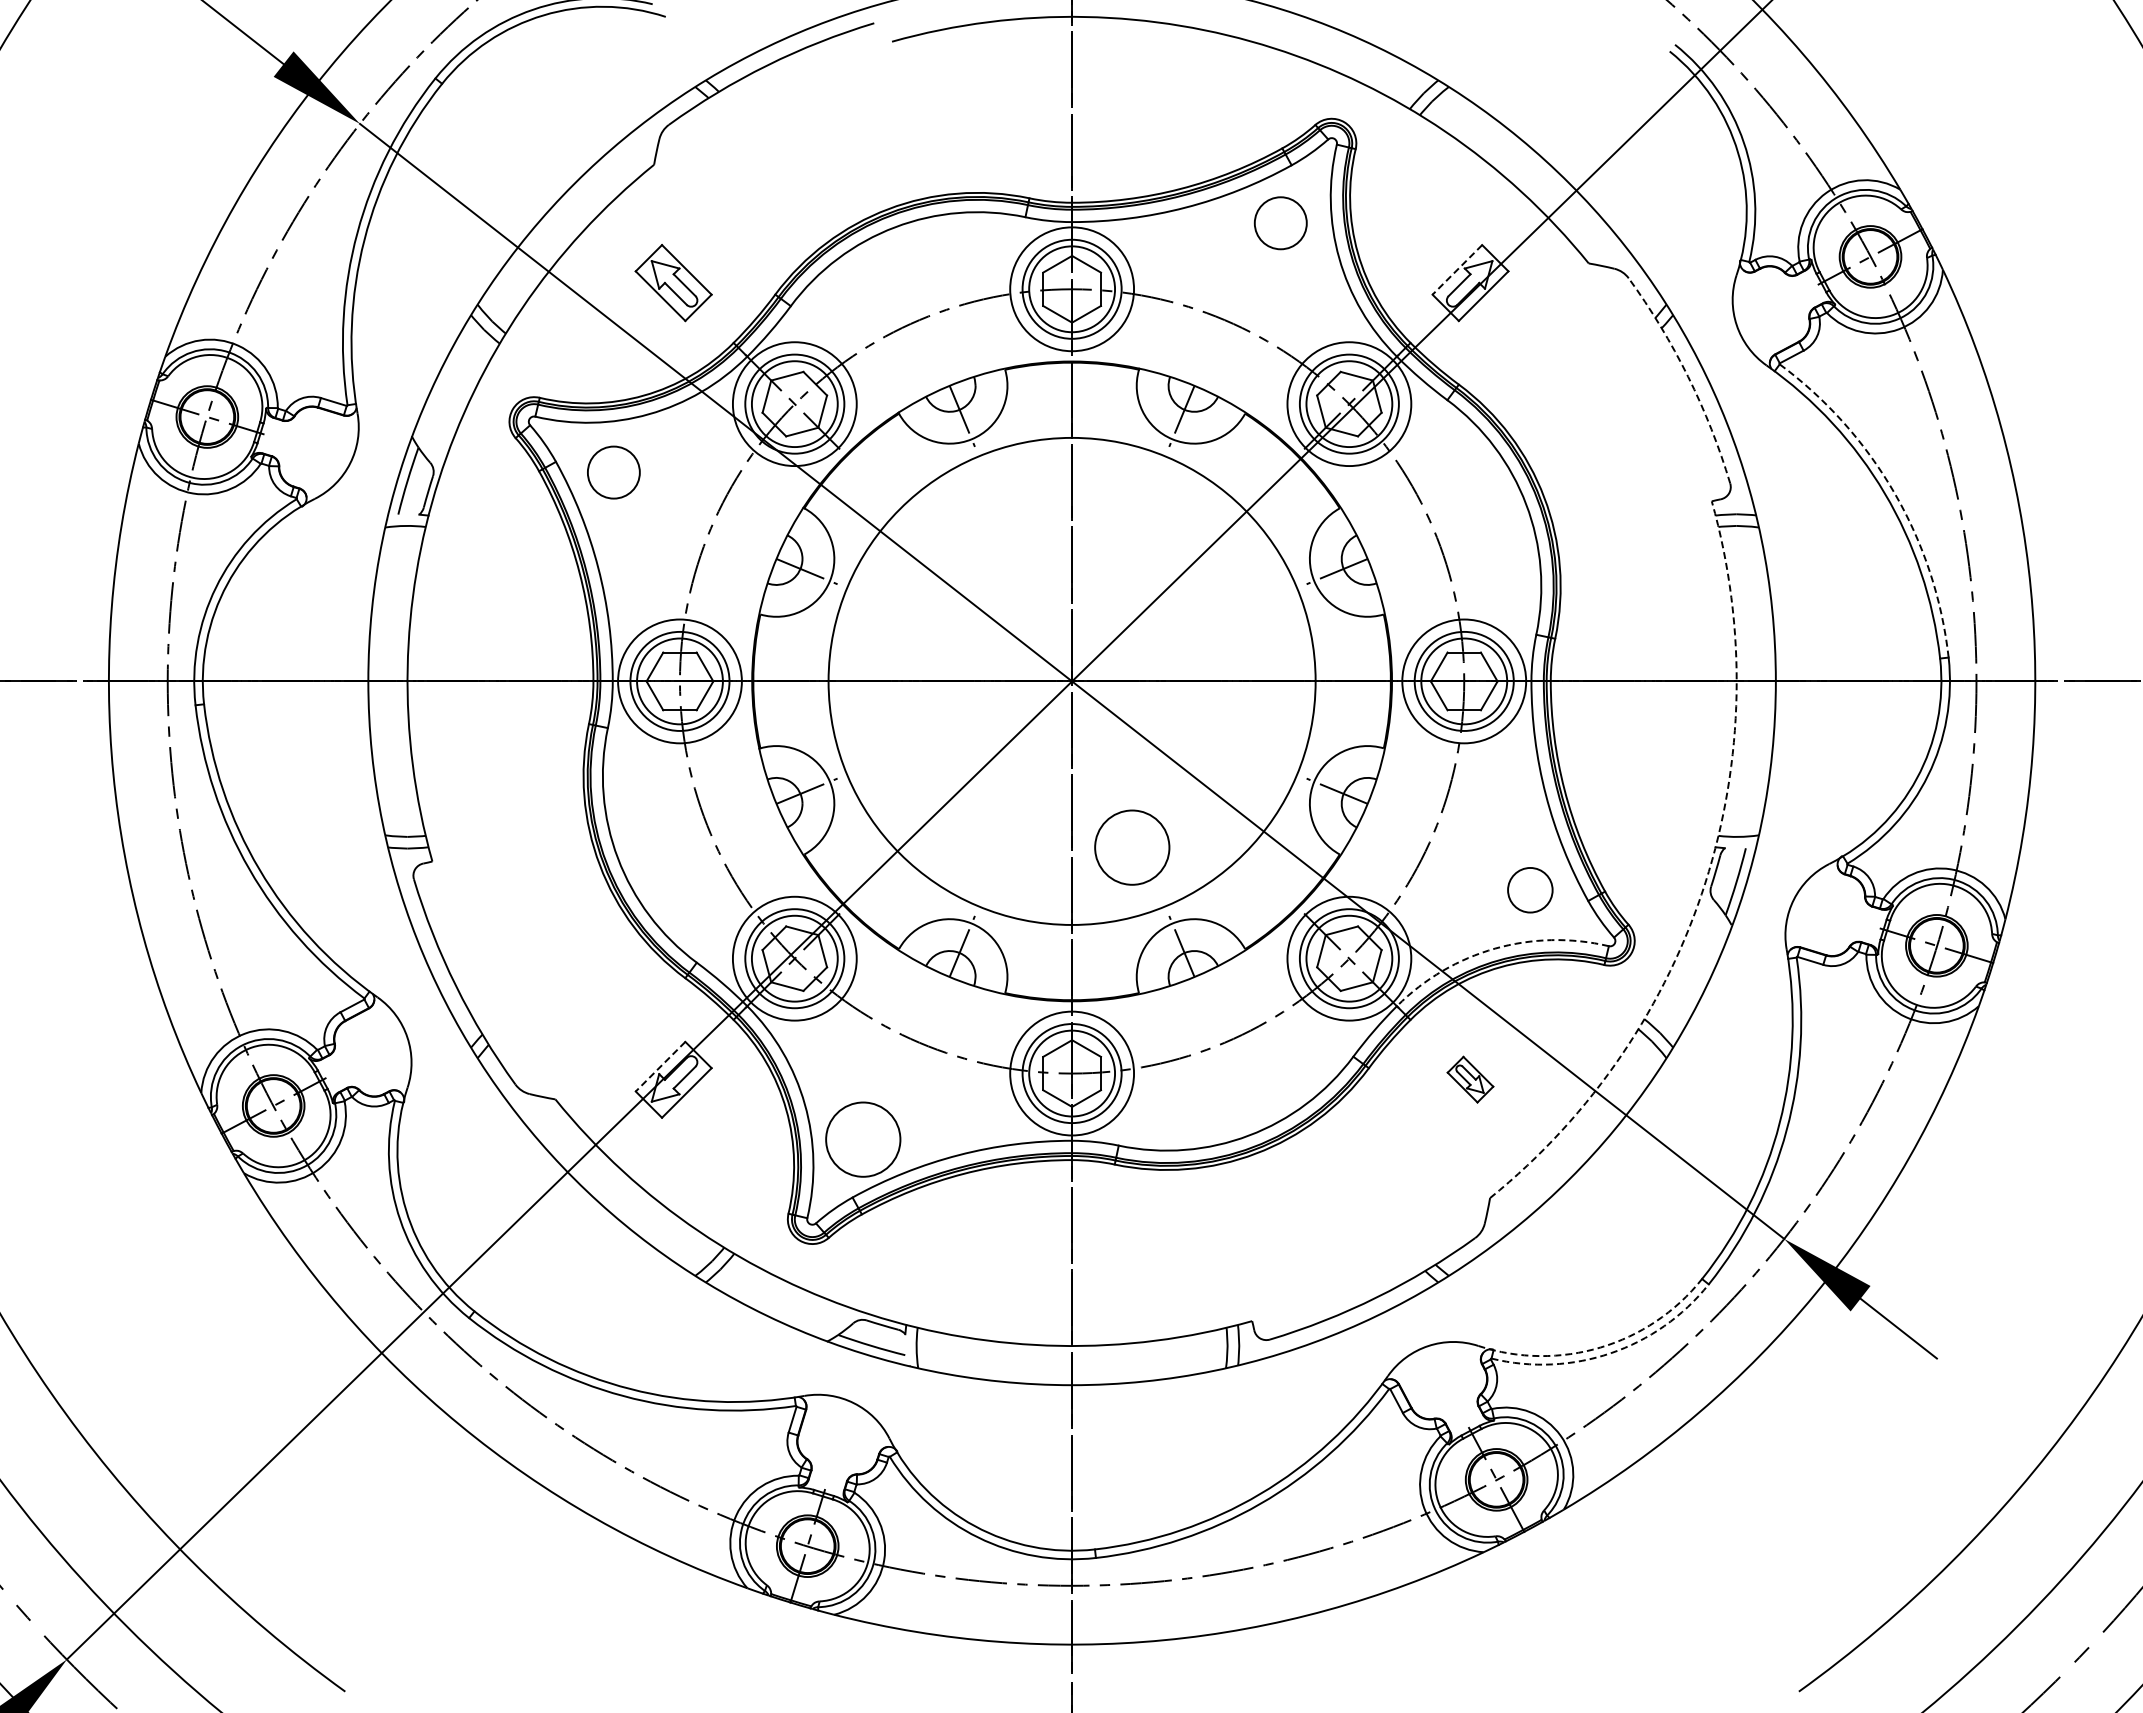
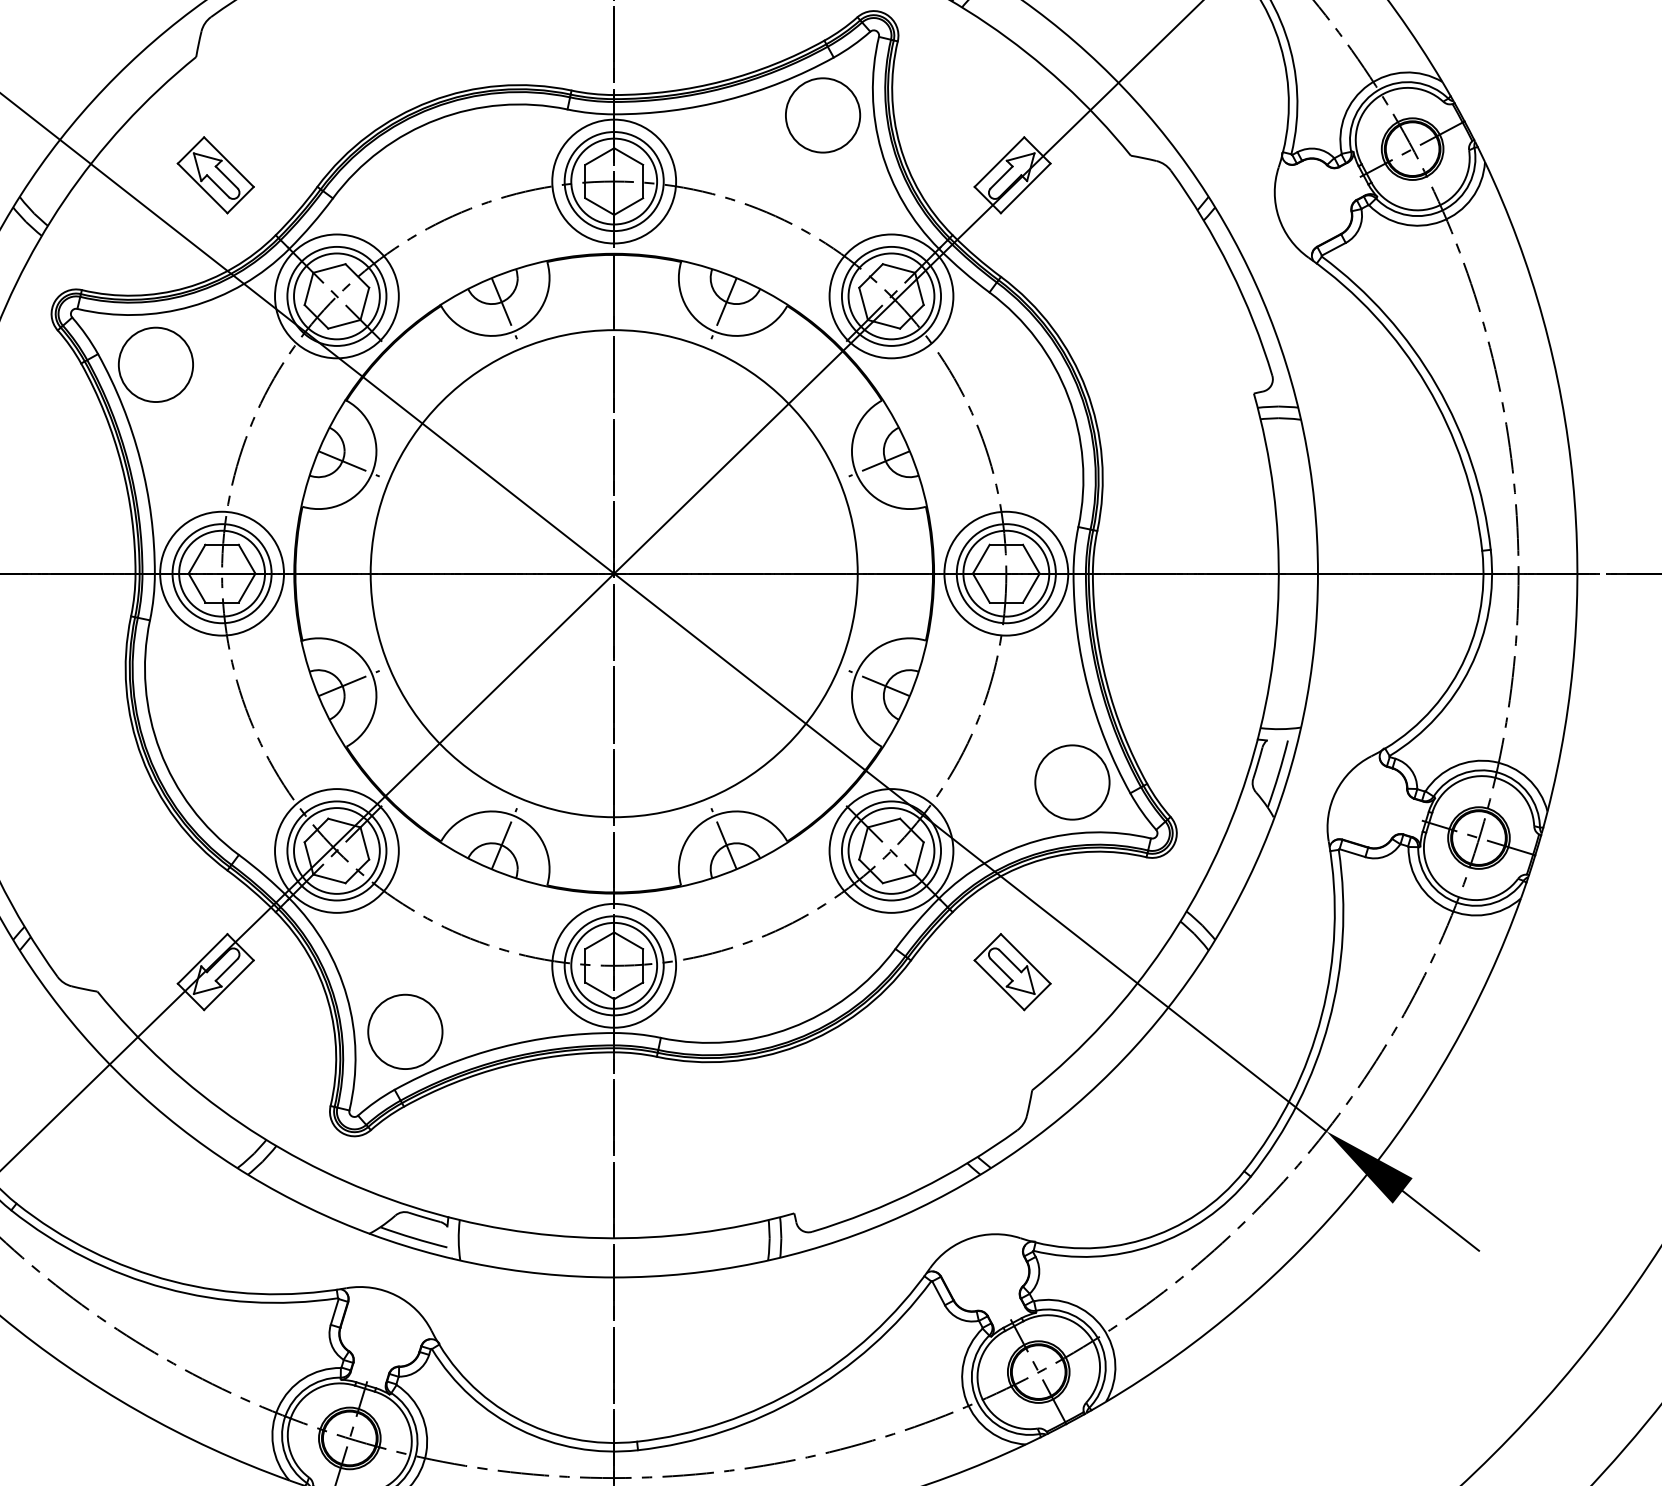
circle: (1280, 223) -> (822, 115), size x1.43
line: (1457, 270) -> (999, 162), dashed -> solid
arc: (1688, 376) -> (1230, 268), dashed -> solid
circle: (613, 472) -> (155, 364), size x1.43
arc: (1894, 493) -> (1436, 385), dashed -> solid
circle: (1132, 847) -> (674, 739), removed
arc: (1705, 882) -> (1247, 774), dashed -> solid
circle: (1530, 890) -> (1072, 782), size x1.67
arc: (1495, 948) -> (1037, 840), dashed -> solid
line: (660, 1067) -> (202, 959), dashed -> solid
part: (1470, 1079) -> (1012, 971), size x1.67
arc: (1600, 1347) -> (1142, 1239), dashed -> solid
arc: (1610, 1353) -> (1152, 1245), dashed -> solid

